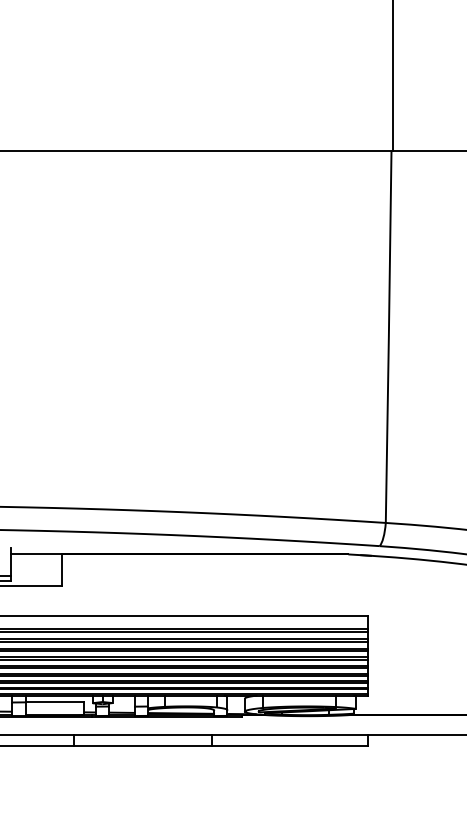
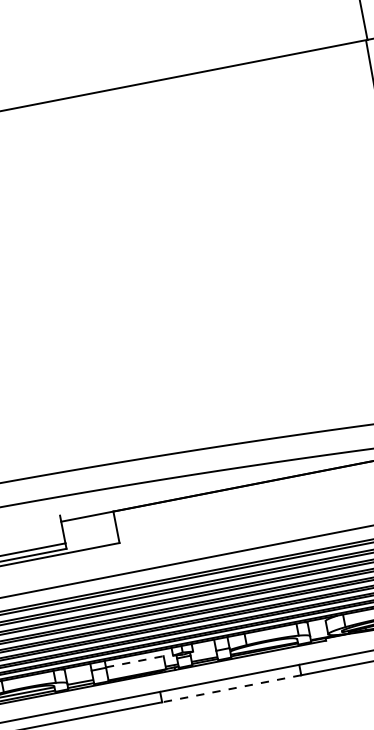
line: (54, 701) -> (134, 661), solid -> dashed
line: (142, 745) -> (231, 688), solid -> dashed

